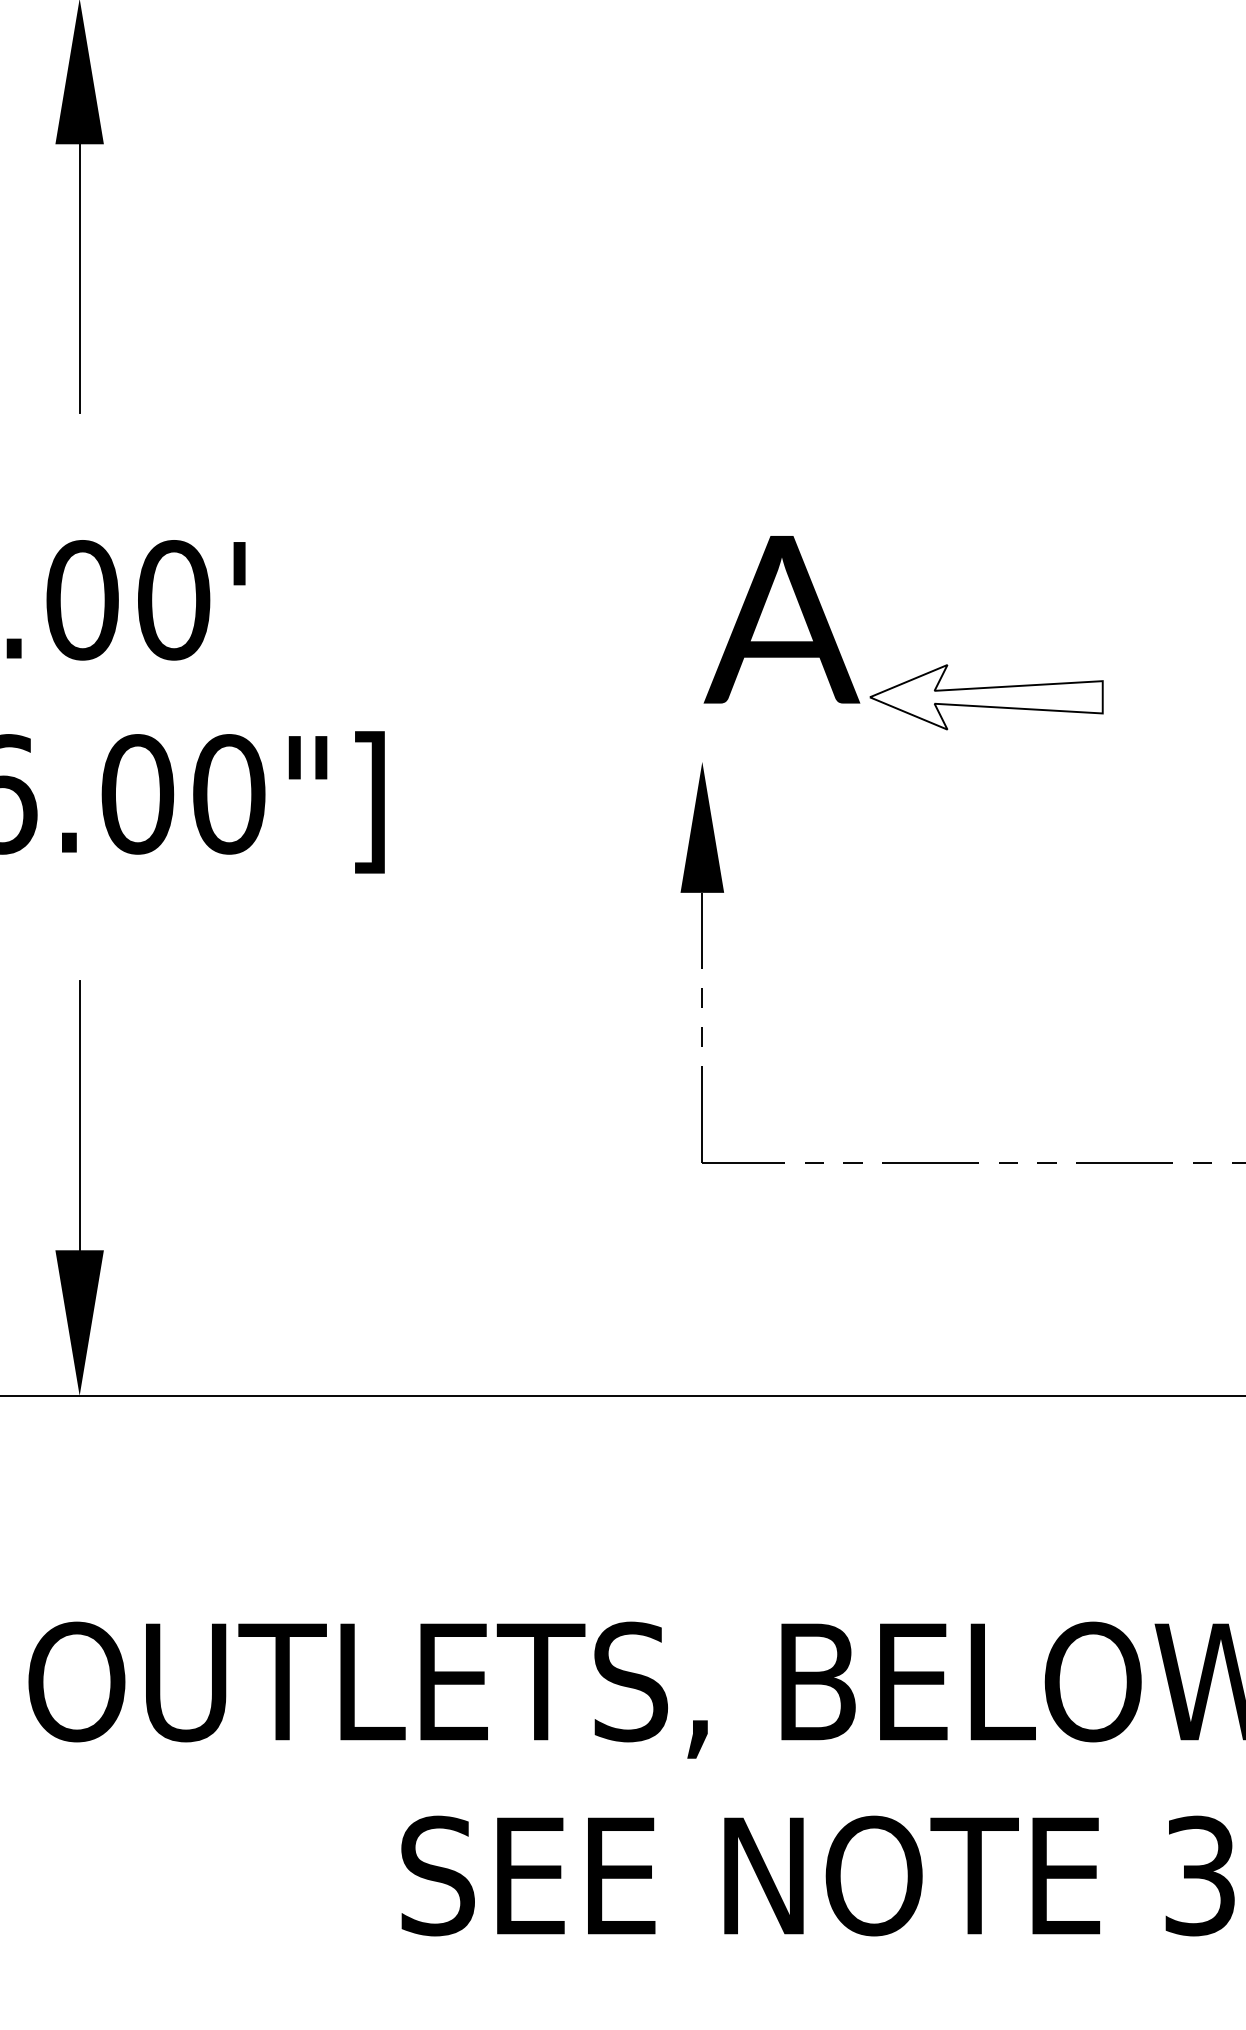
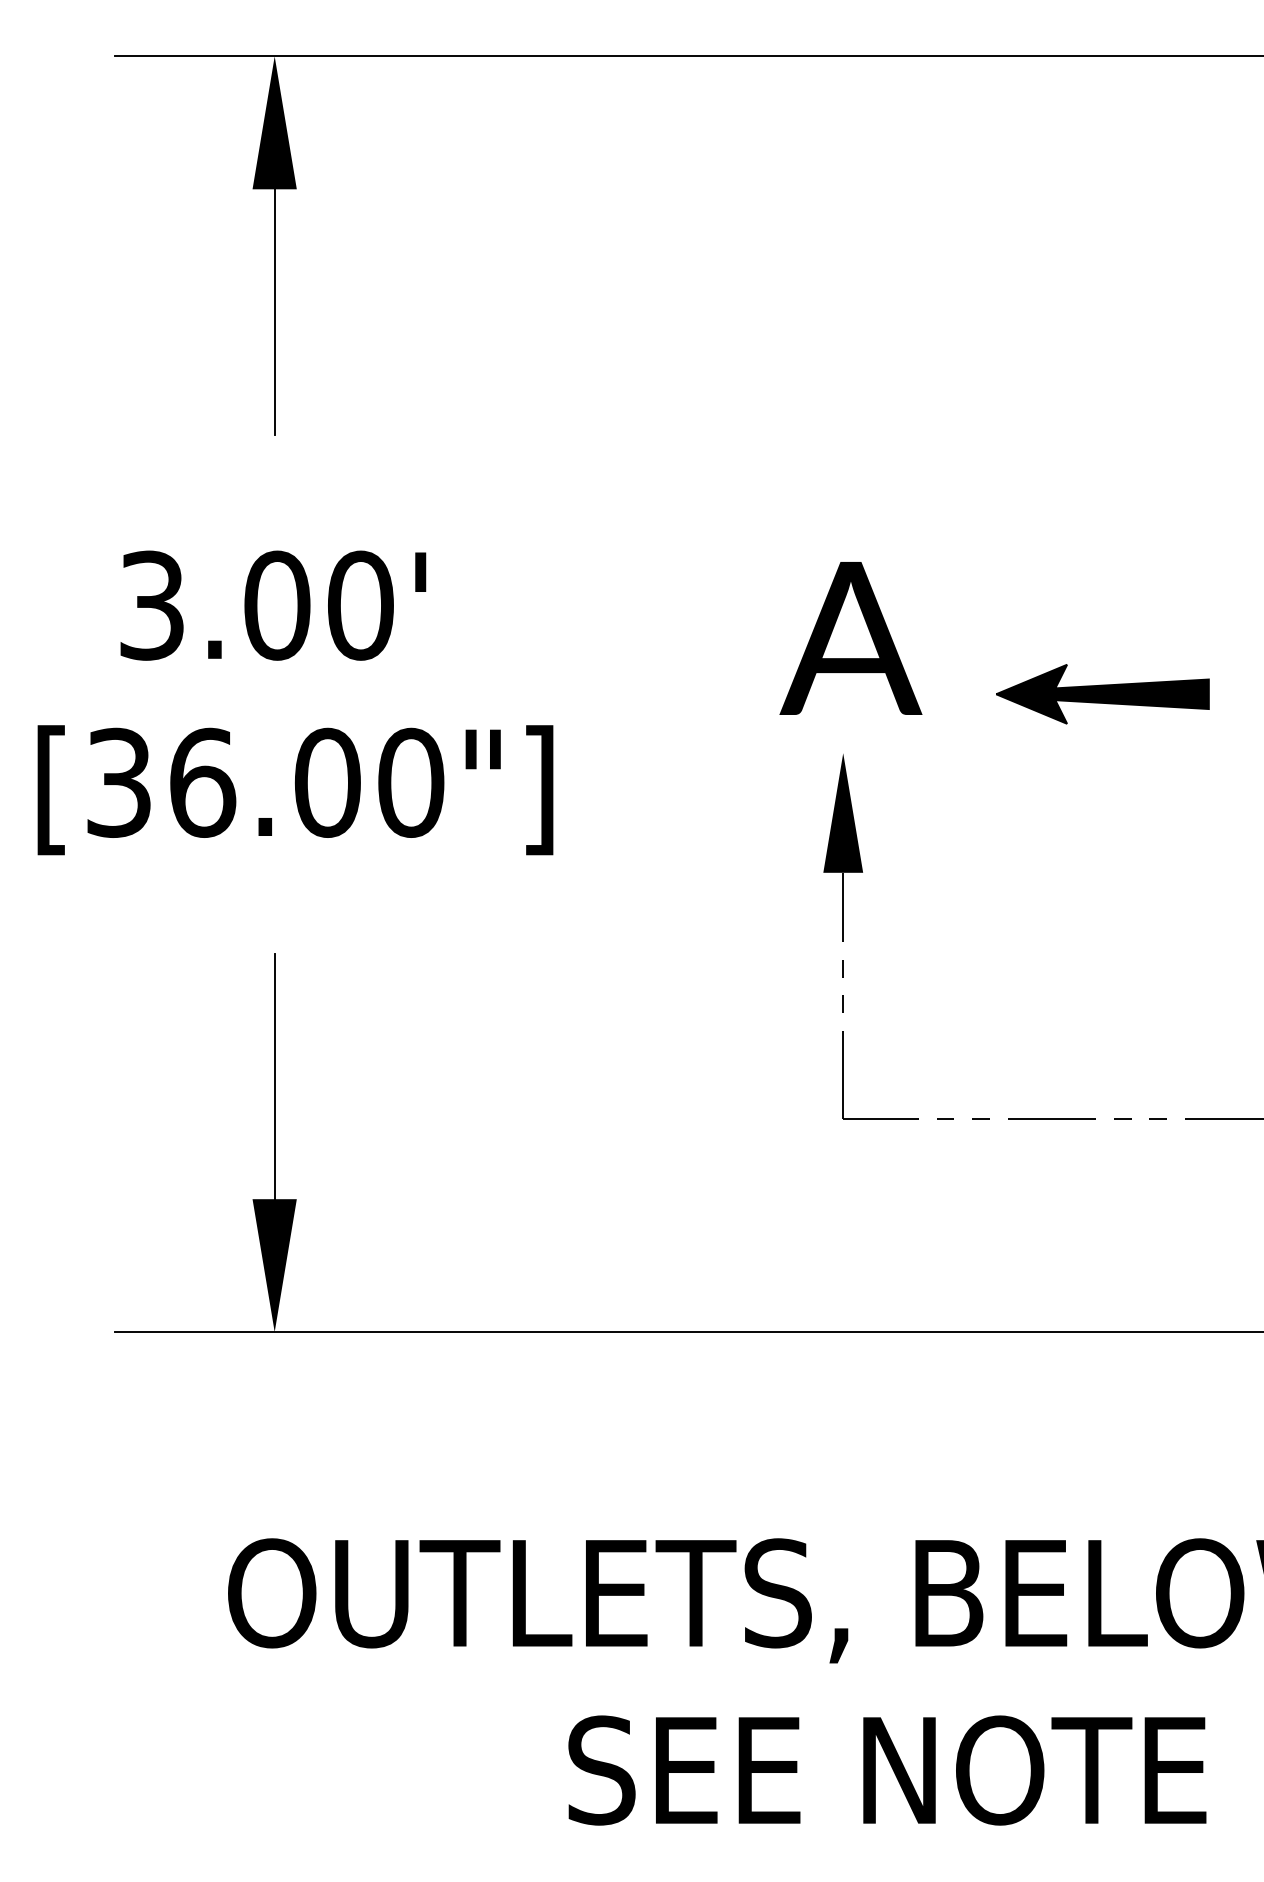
text: (781, 619) -> (850, 638), moved
fill: (986, 696) -> (1102, 693), added

